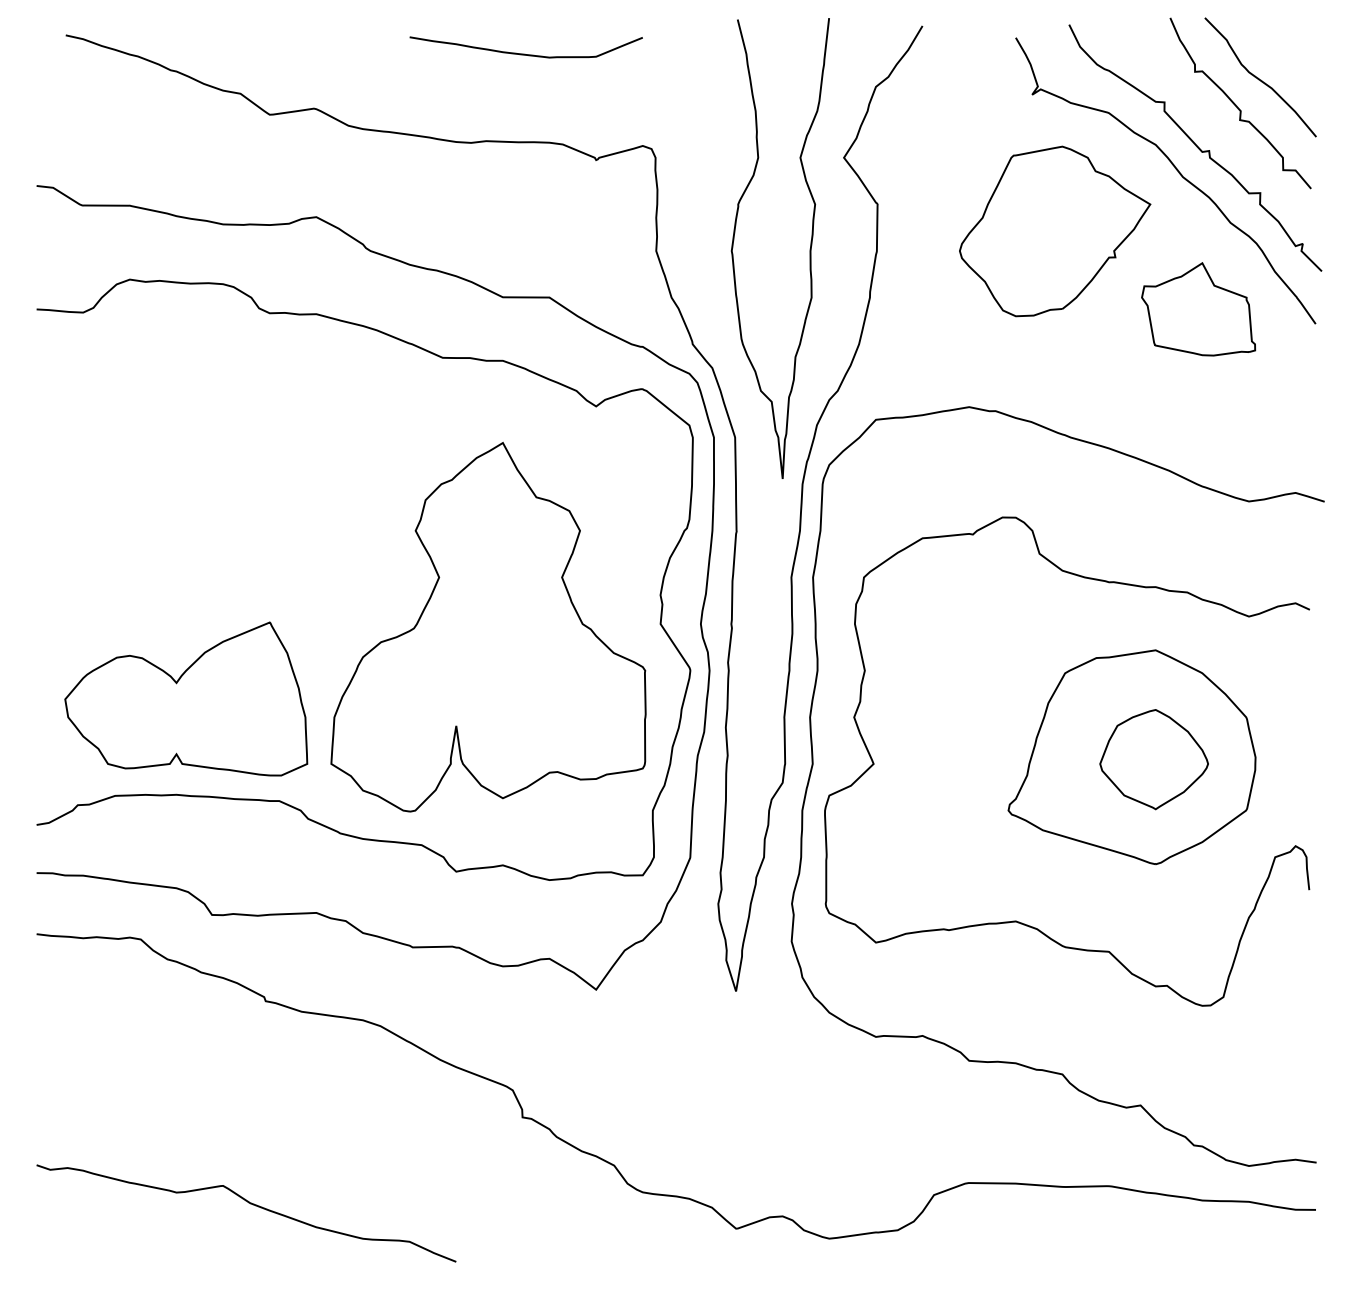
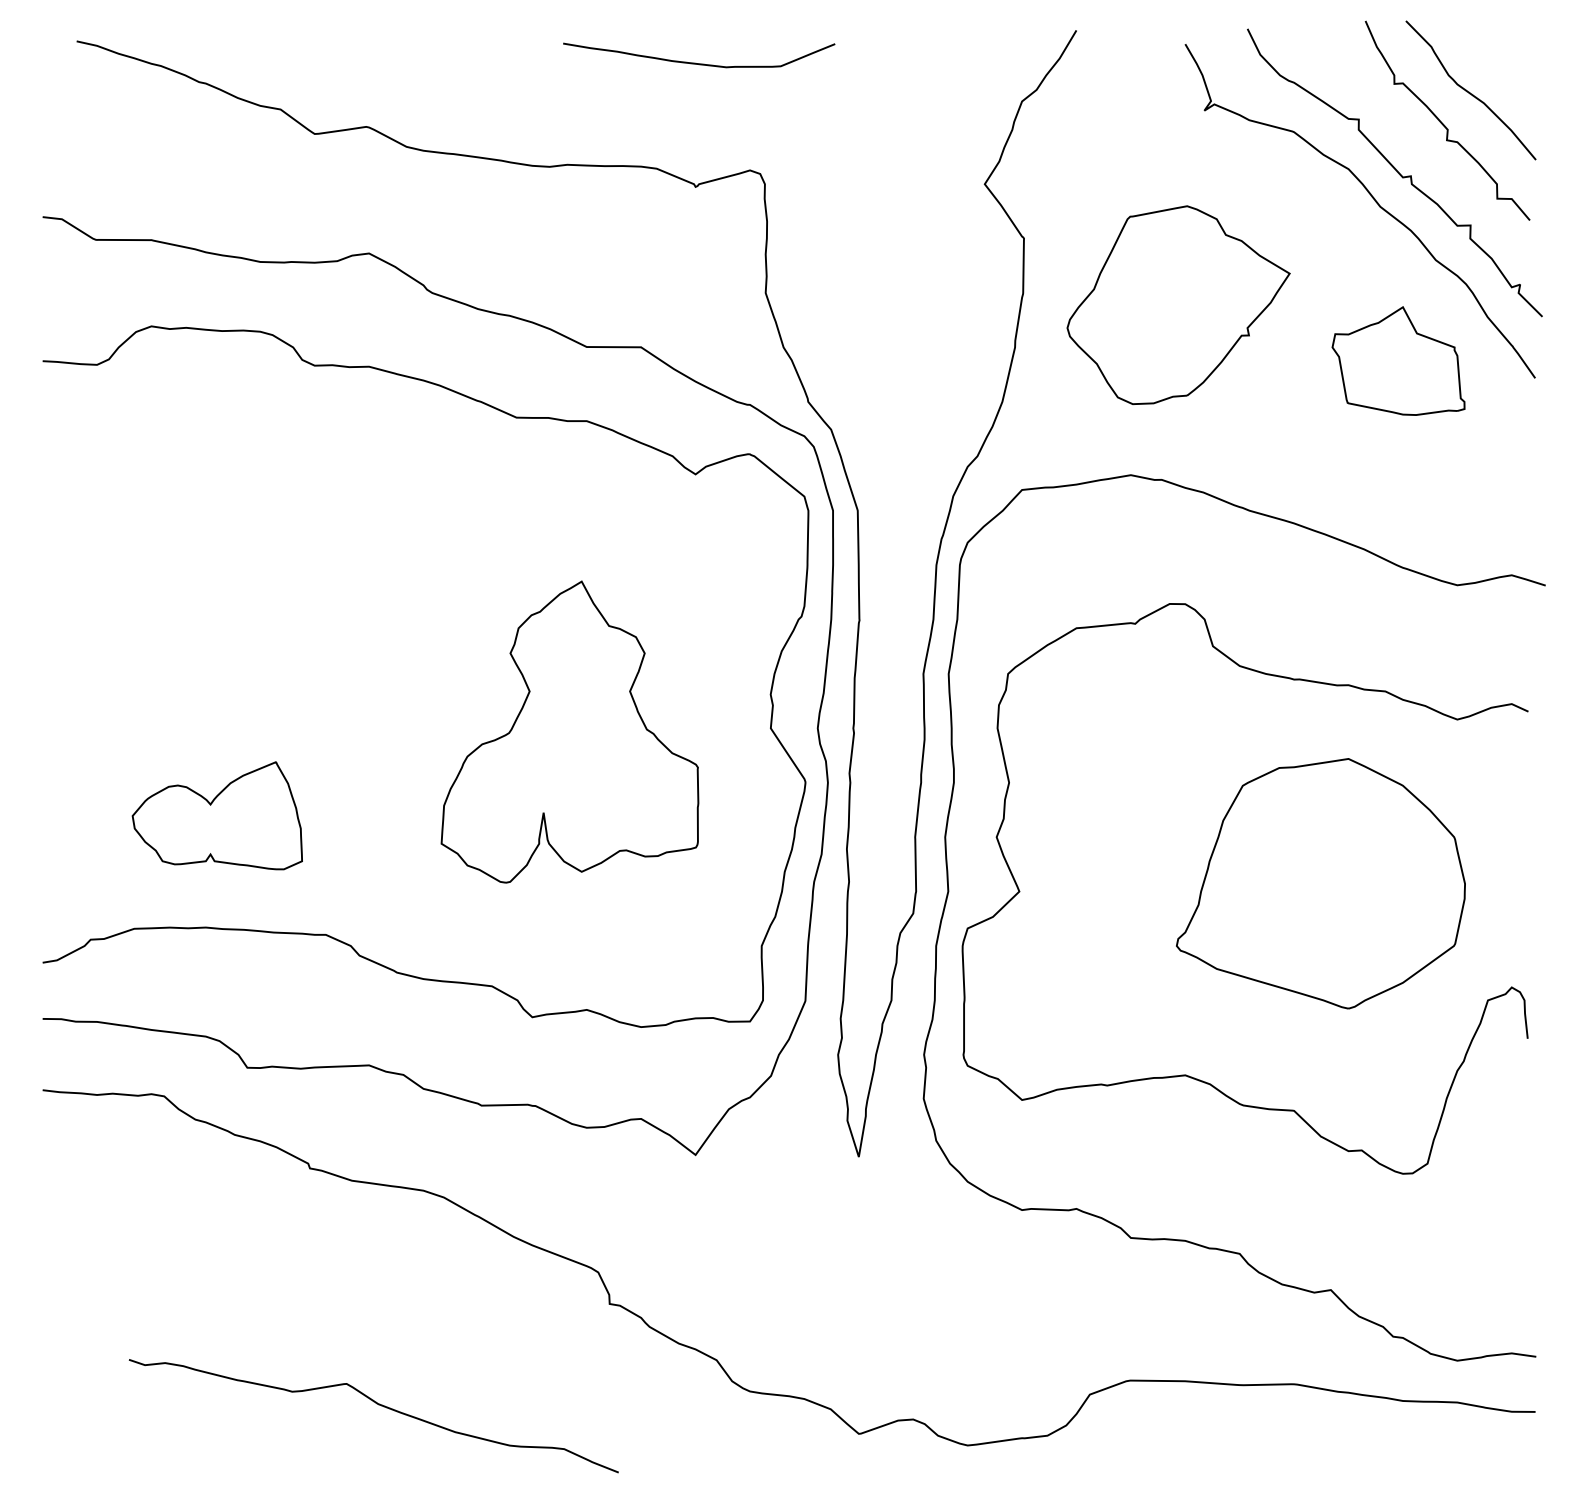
curve: (525, 53) -> (698, 62), moved
part: (1055, 231) -> (1179, 305), moved
curve: (809, 248) -> (944, 290), removed
part: (488, 627) -> (569, 732), size x0.7
part: (186, 698) -> (217, 815), size x0.6
part: (1153, 759) -> (1345, 886), removed
curve: (250, 1204) -> (378, 1405), moved

